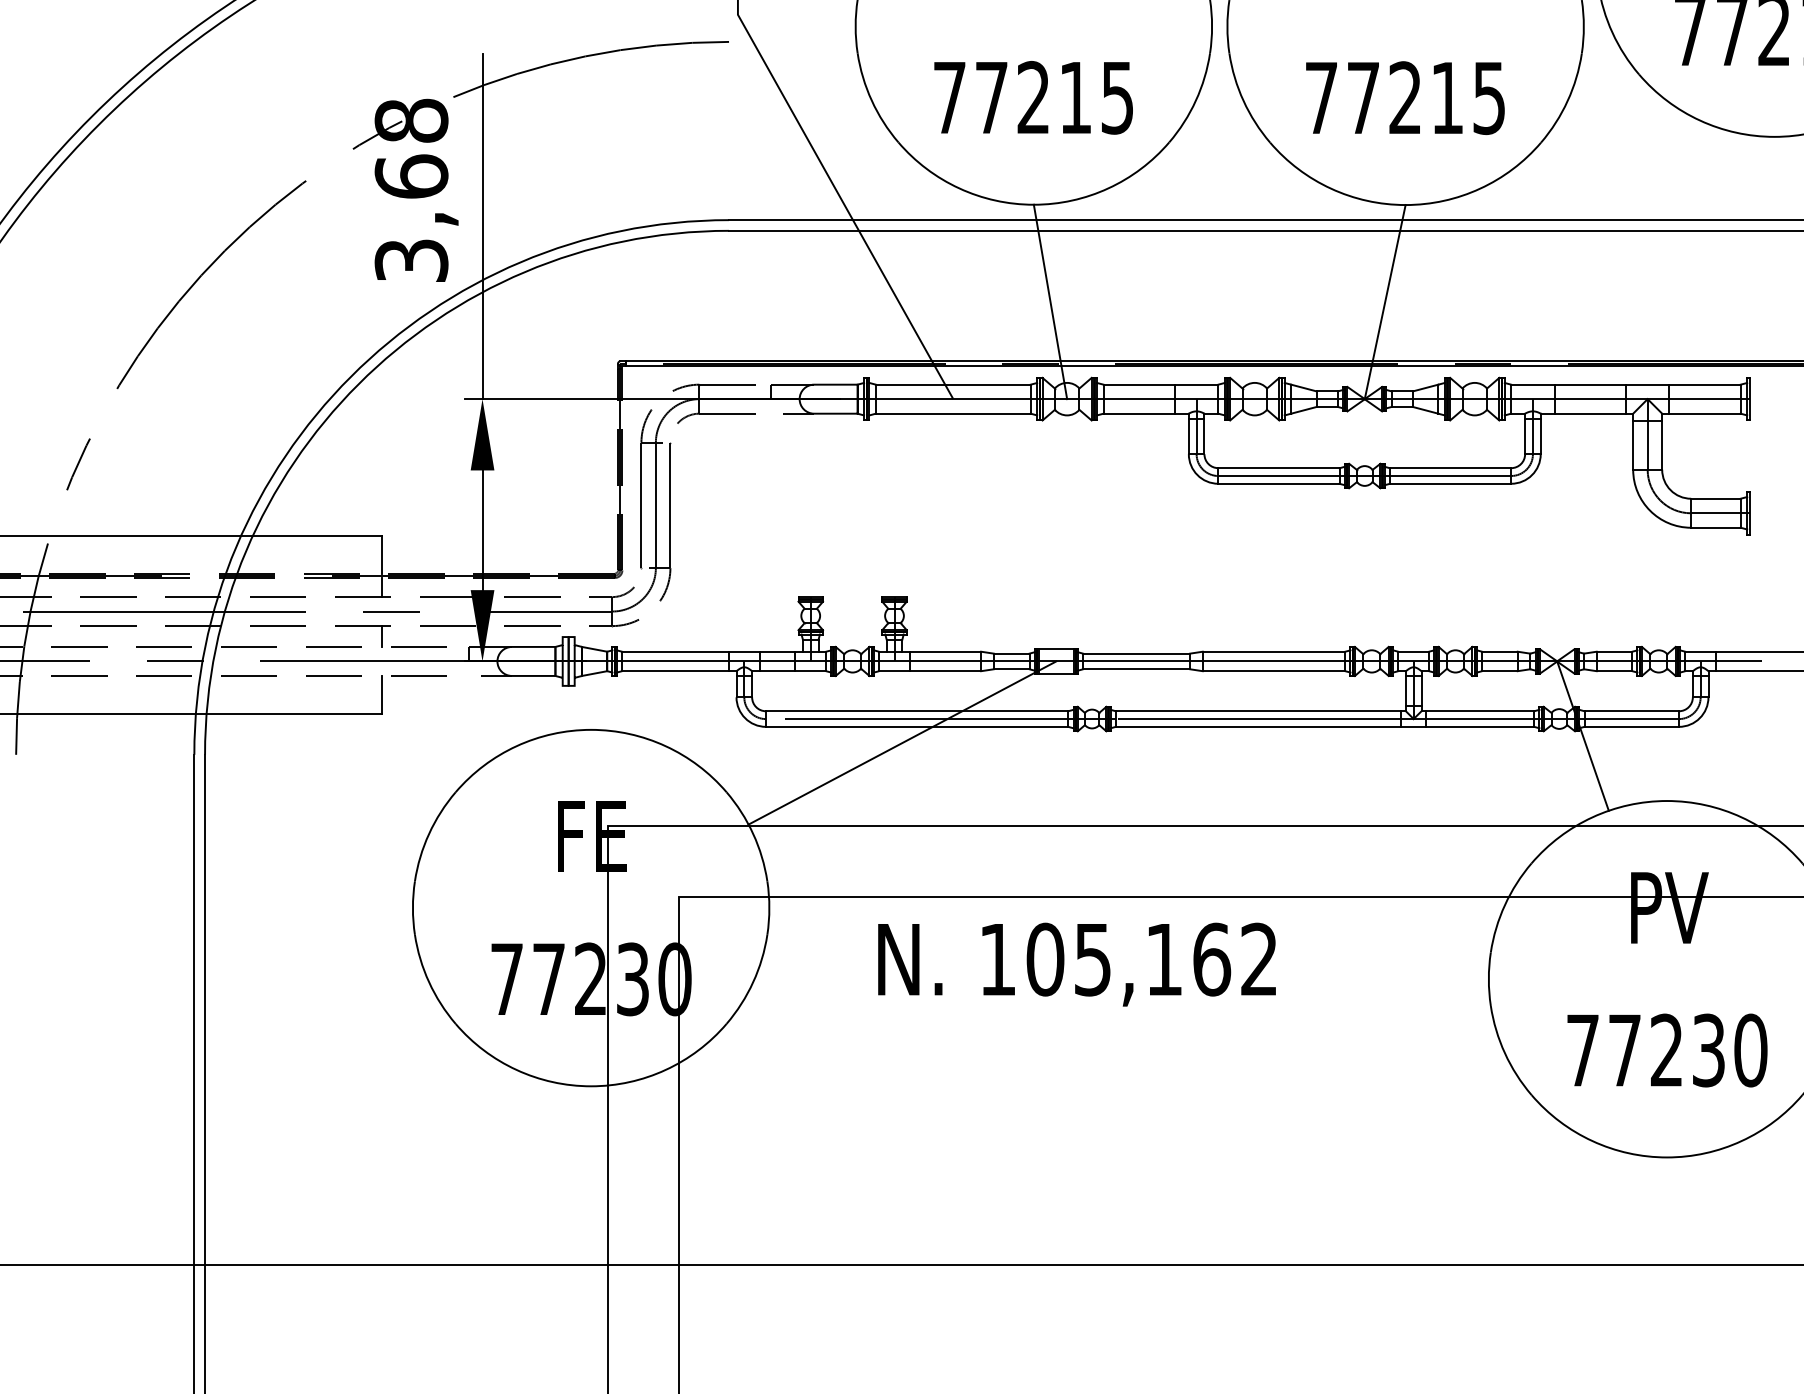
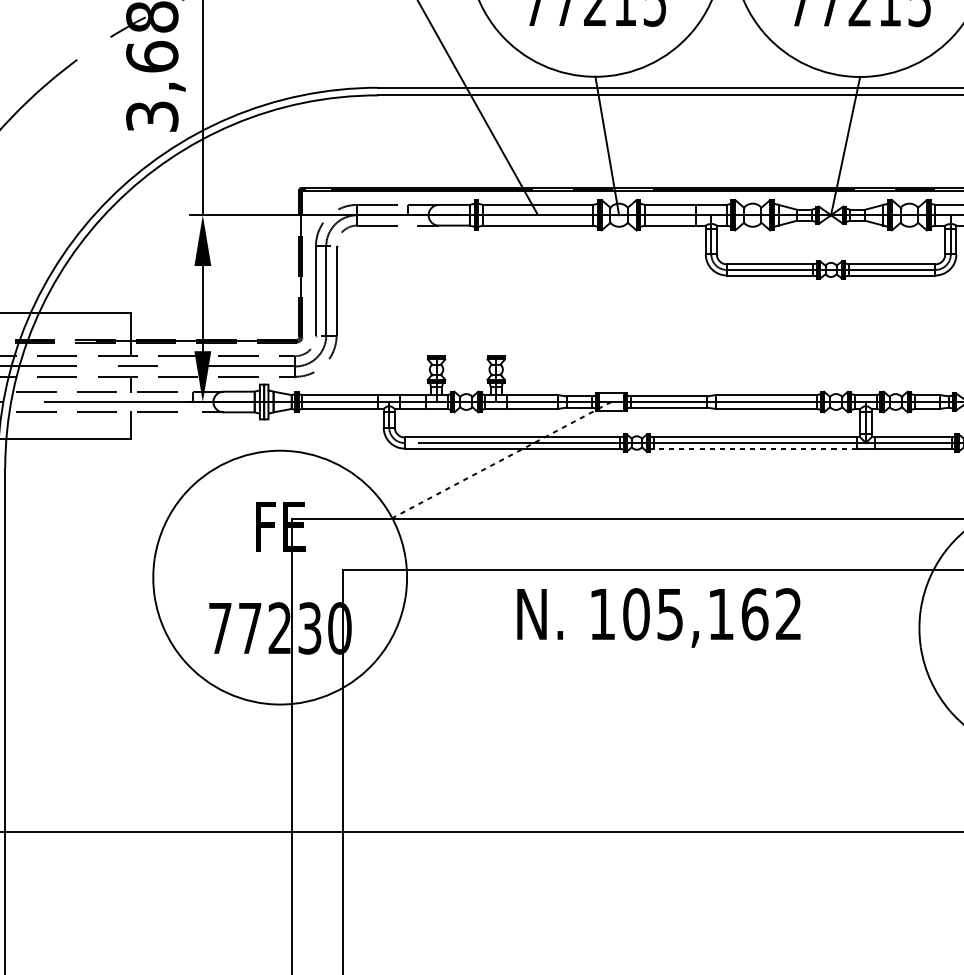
line: (1258, 726) -> (755, 448), solid -> dashed
line: (902, 743) -> (501, 460), solid -> dashed
text: (1076, 964) -> (658, 617), moved

